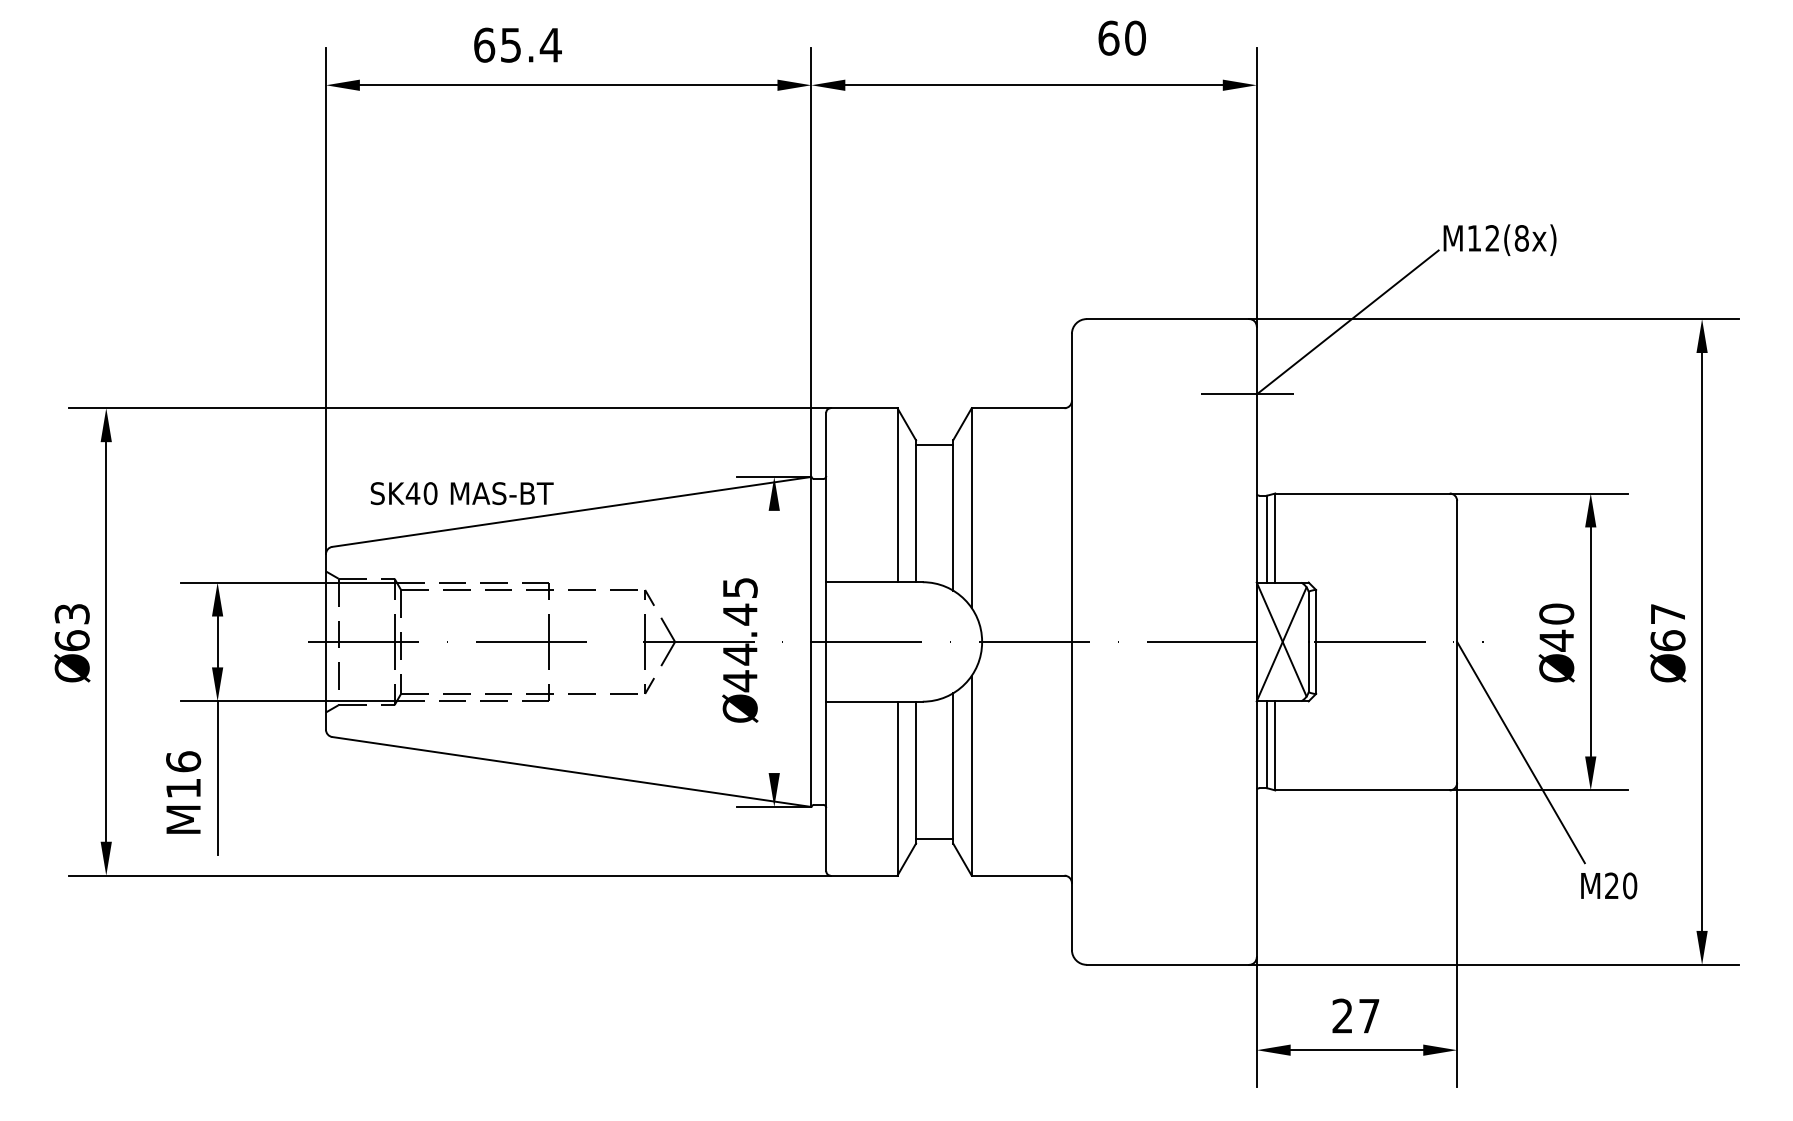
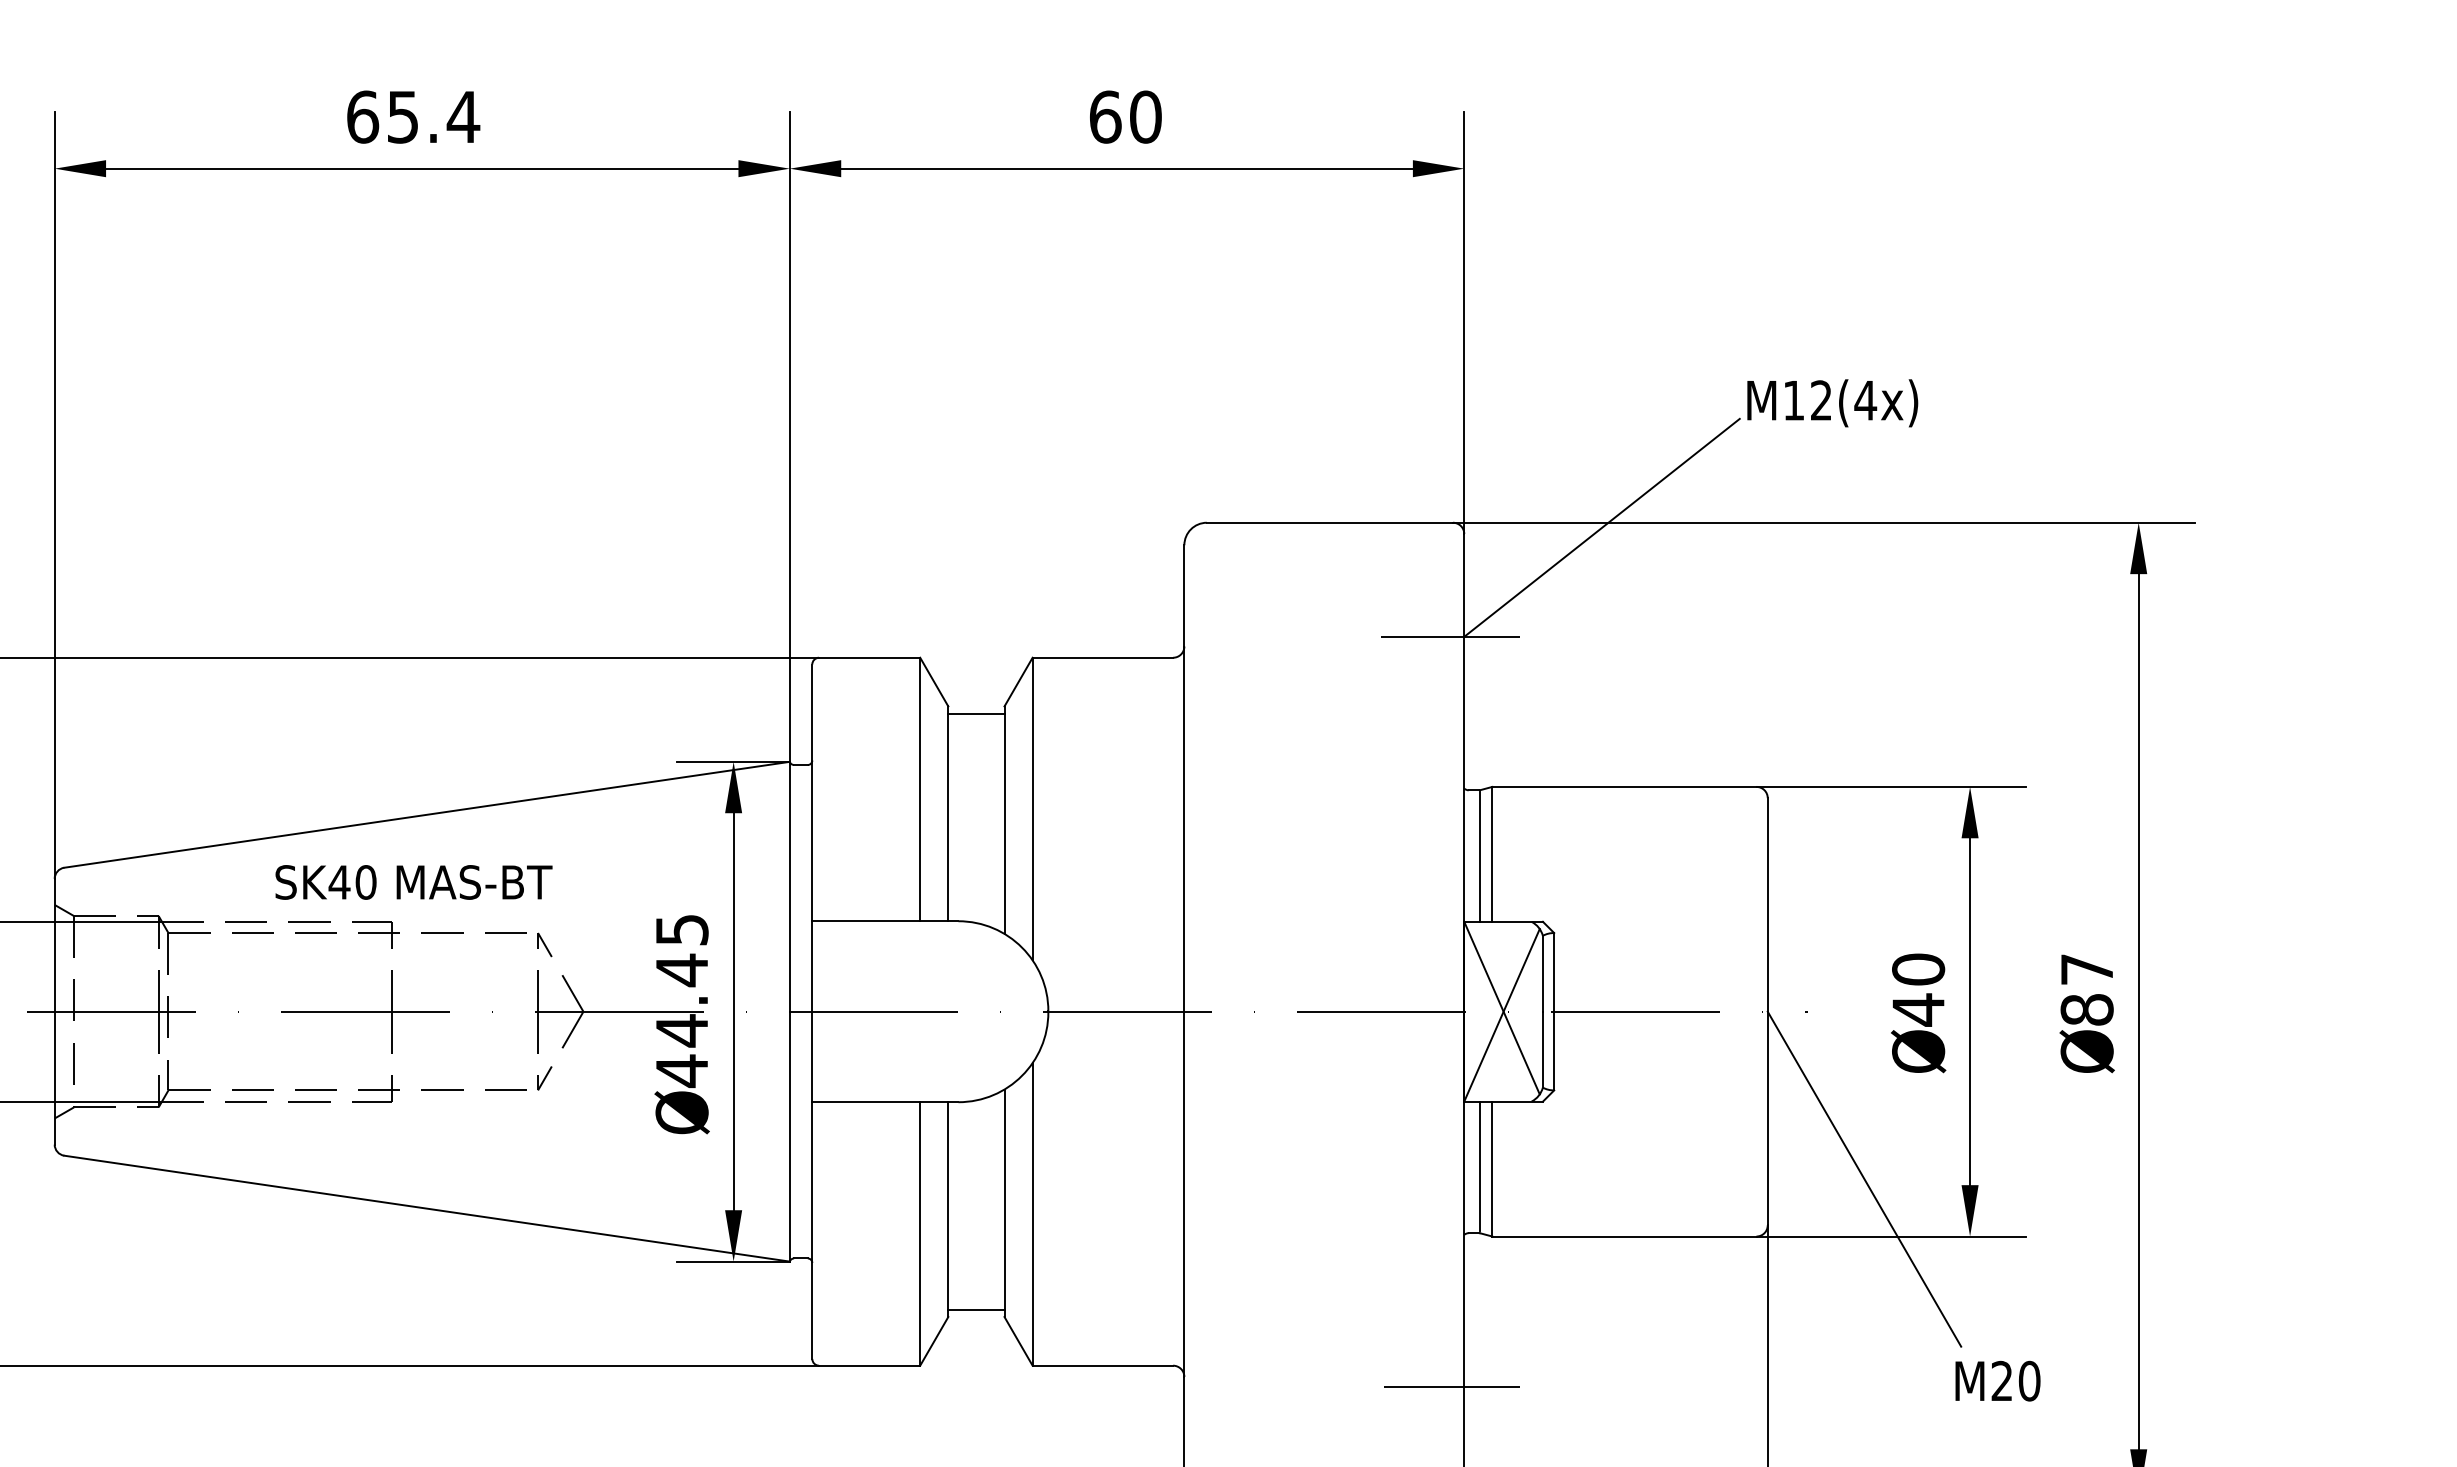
text: (1121, 37) -> (1124, 116), moved
text: (517, 44) -> (412, 116), moved
text: (1521, 238) -> (1865, 400), M12(8x) -> M12(4x)
text: (461, 493) -> (412, 882), moved
text: (1667, 640) -> (2086, 1009), 67 -> 87
line: (774, 641) -> (733, 1011), added
line: (1248, 889) -> (1451, 1386), added

